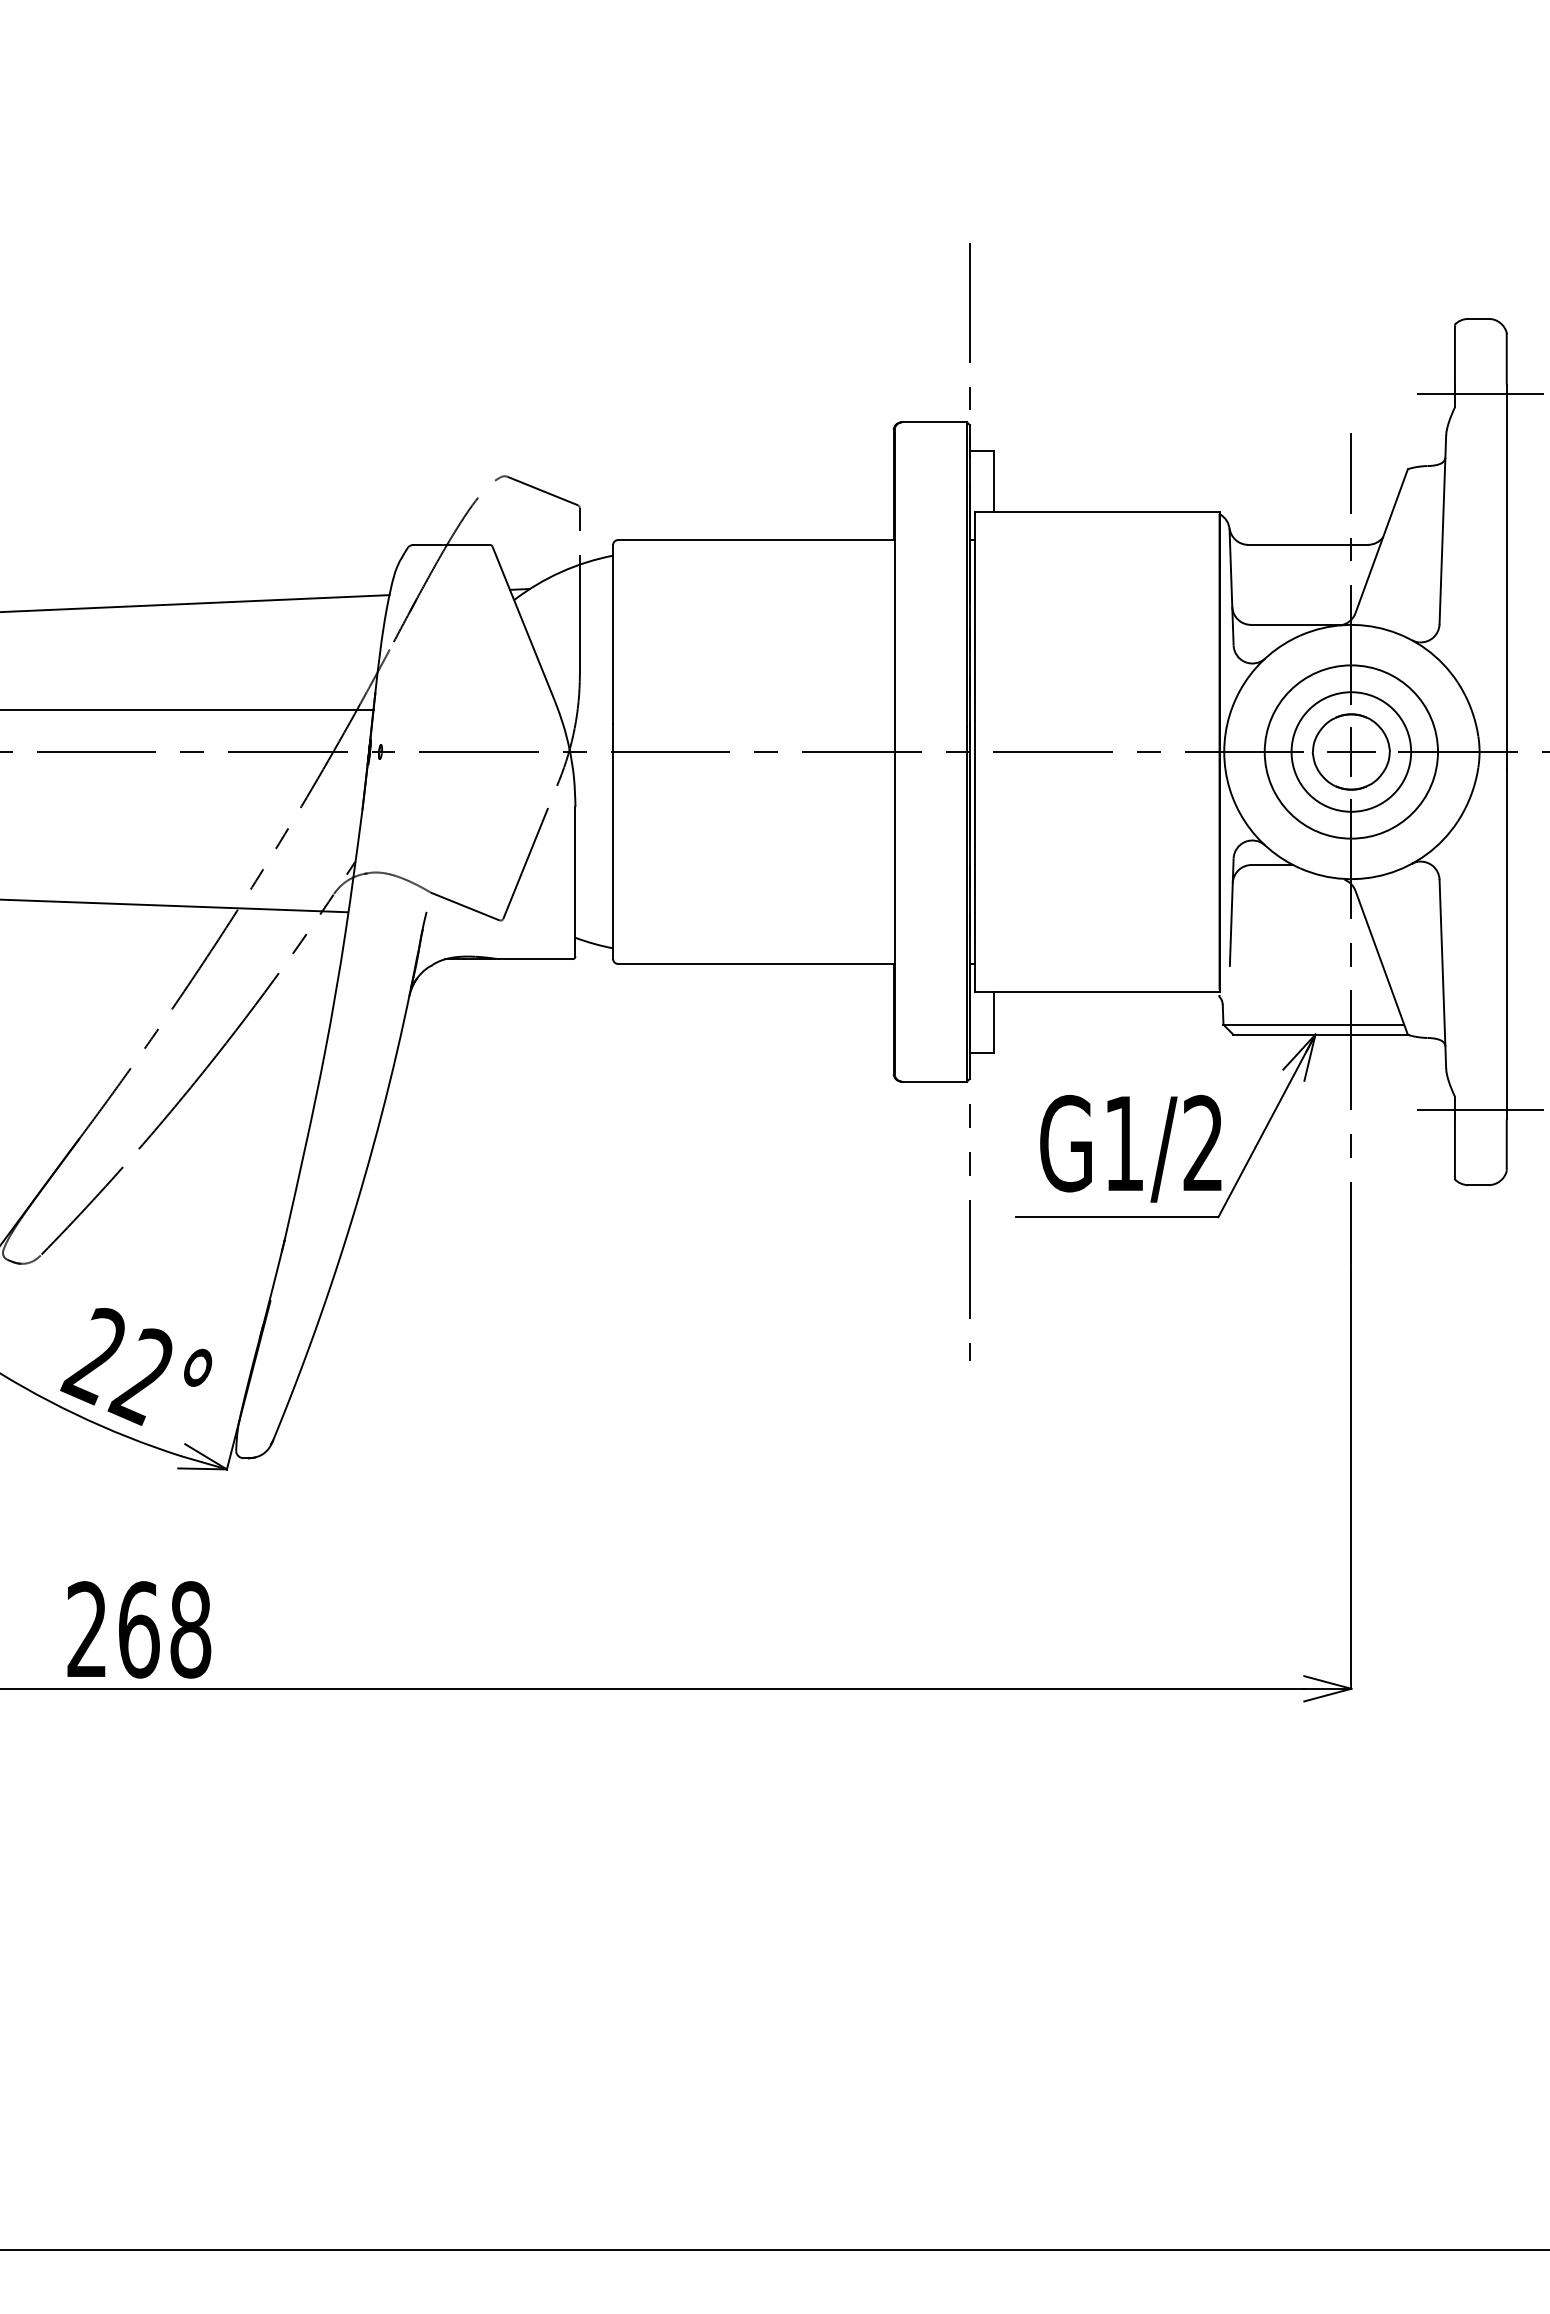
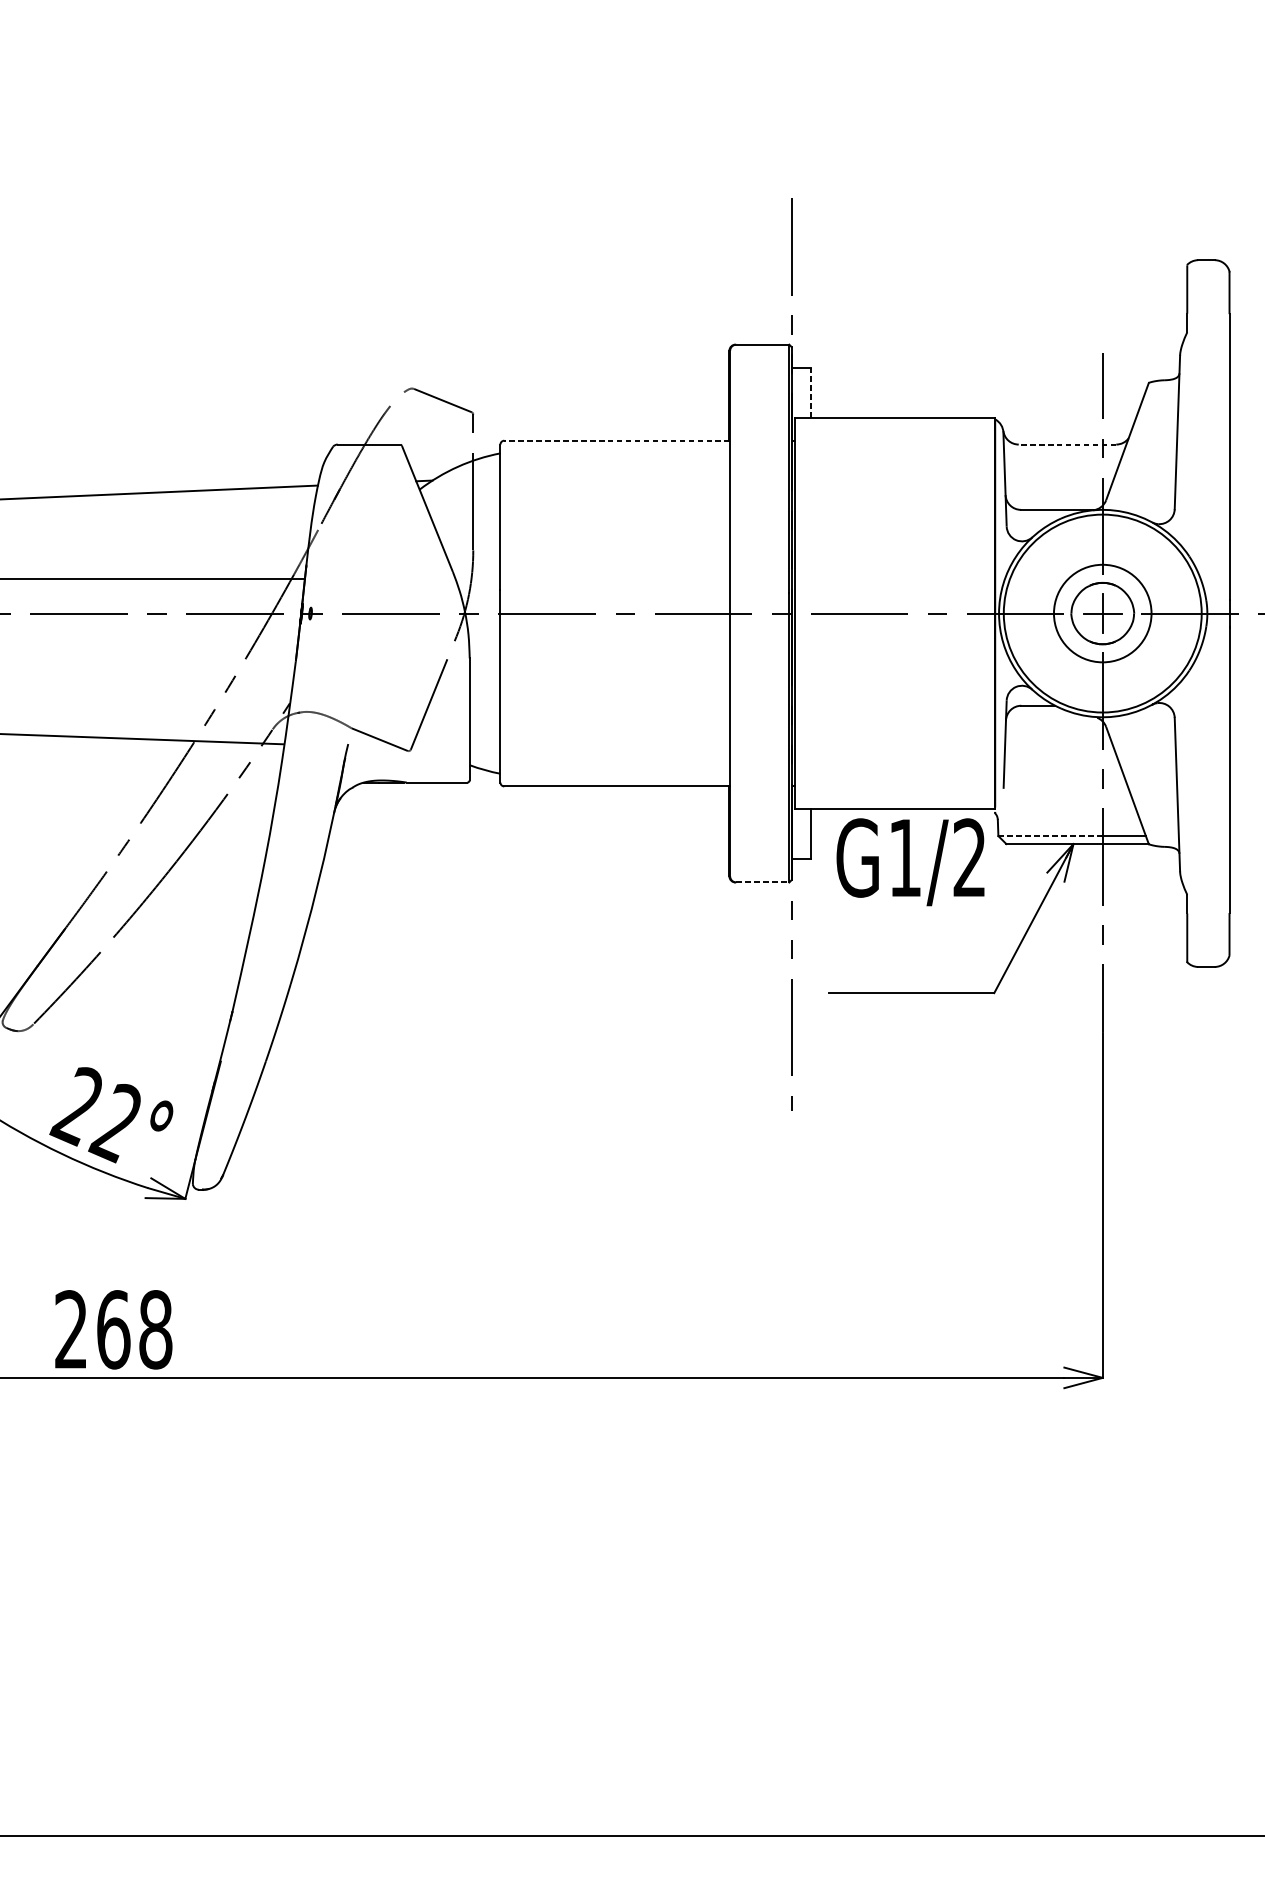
line: (1480, 394) -> (1208, 321), removed
line: (993, 481) -> (810, 392), solid -> dashed
line: (755, 540) -> (616, 440), solid -> dashed
line: (1308, 544) -> (1067, 444), solid -> dashed
circle: (1350, 751) -> (1102, 613), size x1.4
line: (1287, 1024) -> (1050, 835), solid -> dashed
line: (935, 1081) -> (763, 882), solid -> dashed
line: (1480, 1109) -> (1208, 905), removed
text: (1130, 1148) -> (910, 862), moved

